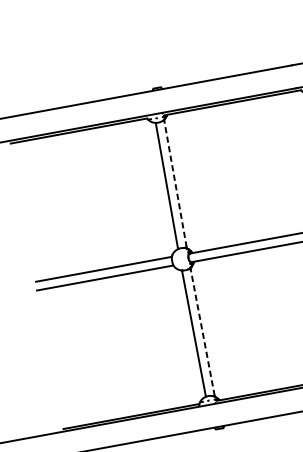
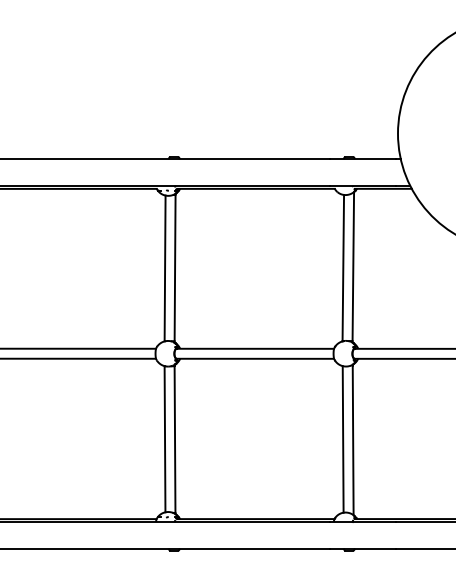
line: (175, 183) -> (175, 267), dashed -> solid
line: (203, 332) -> (175, 439), dashed -> solid

